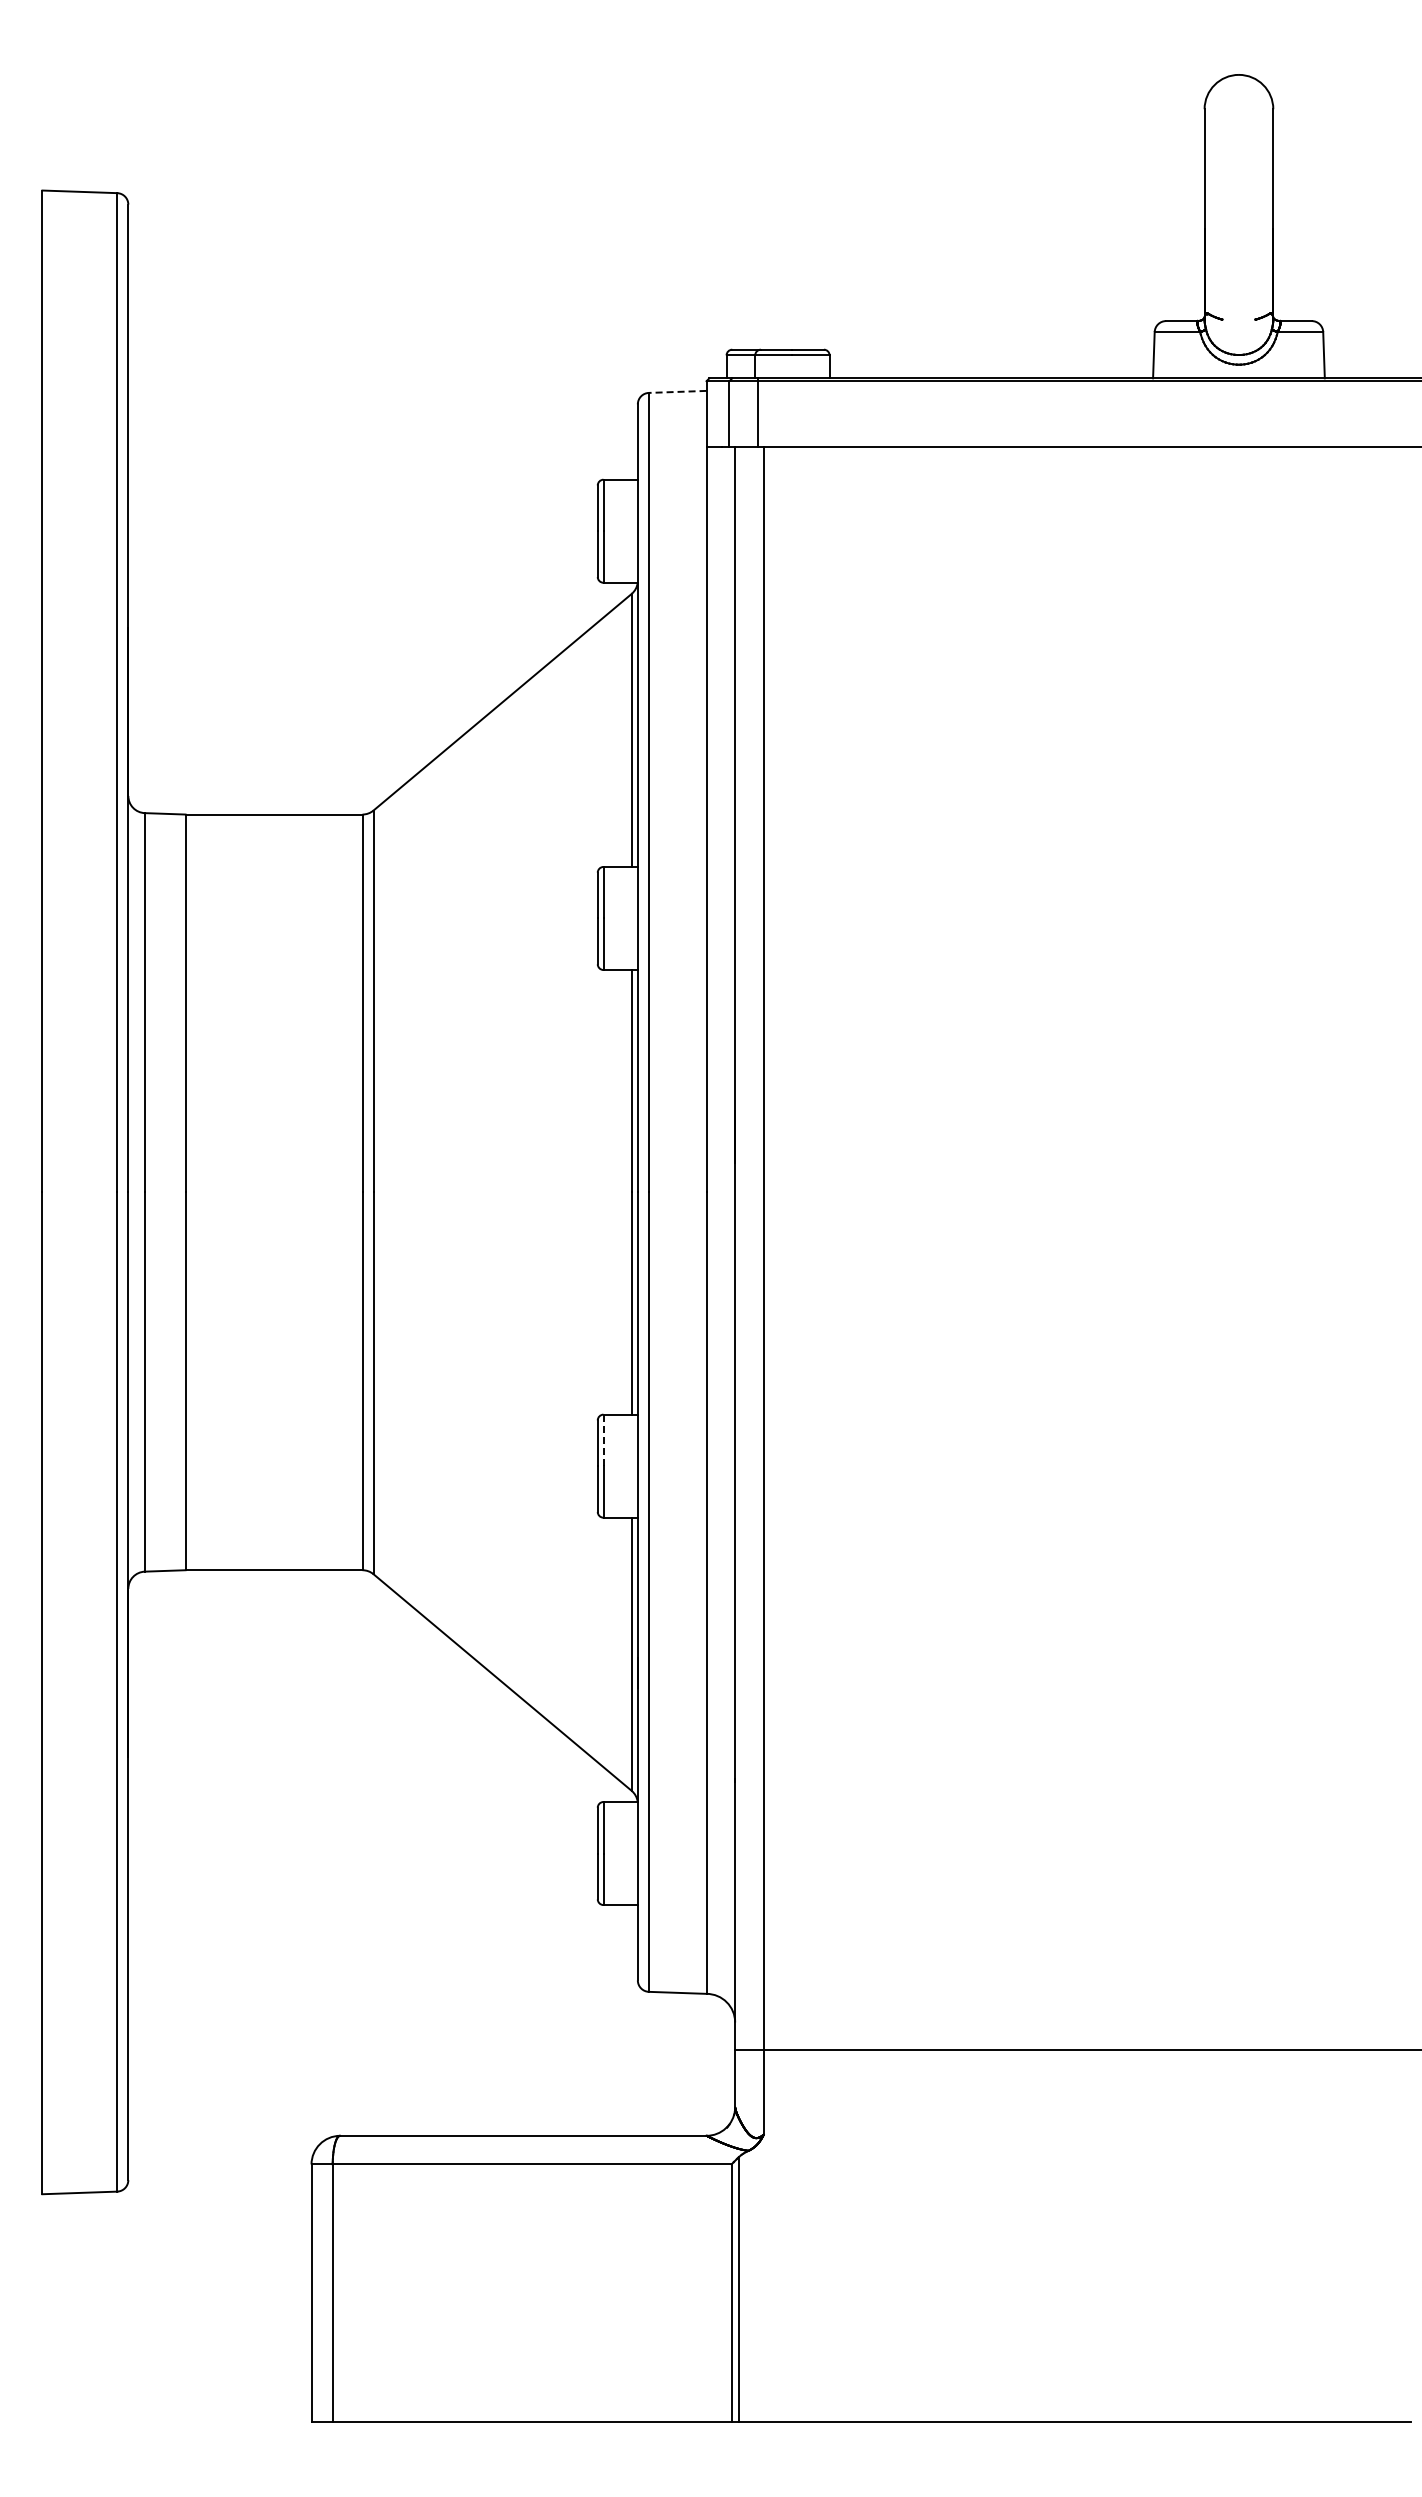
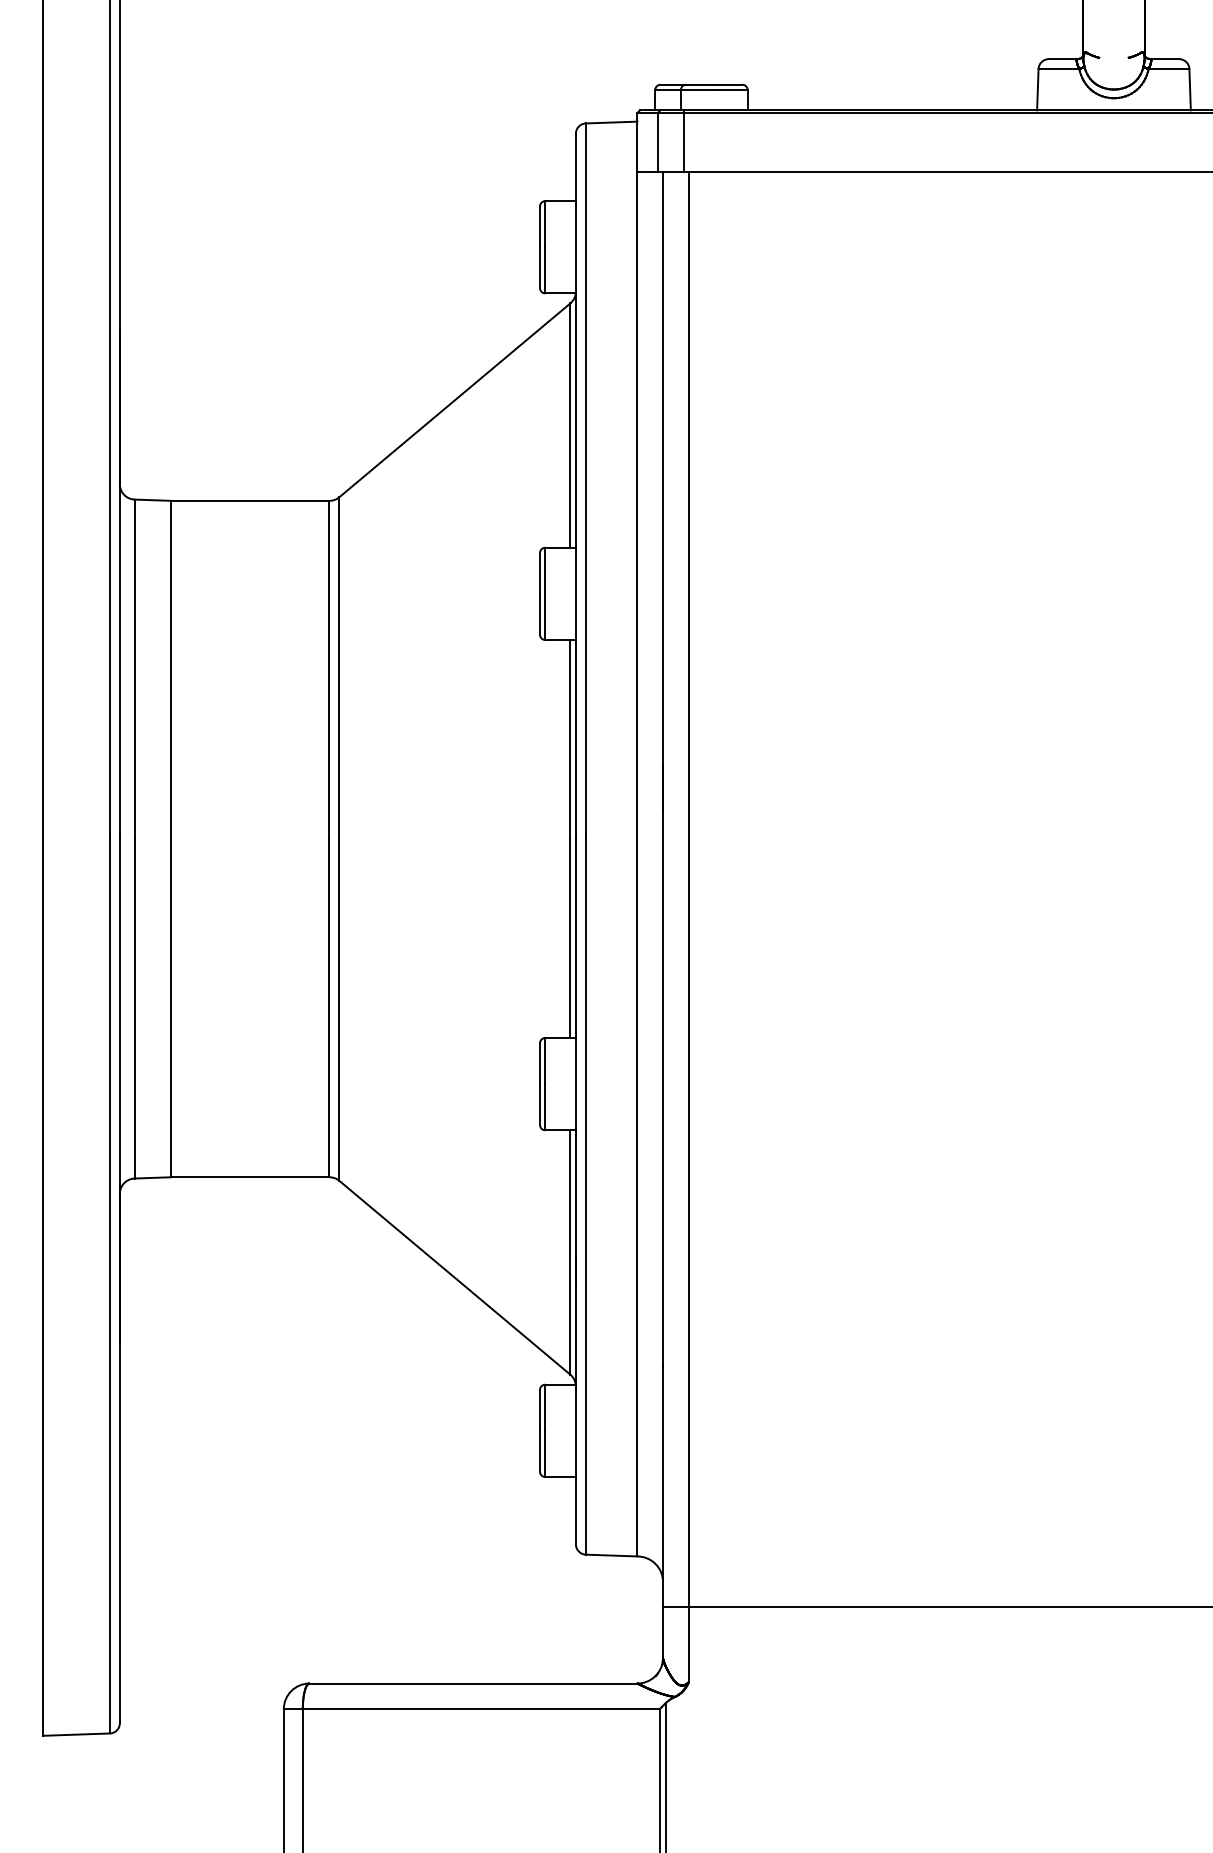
line: (677, 391) -> (611, 122), dashed -> solid
line: (603, 1440) -> (545, 1061), dashed -> solid

